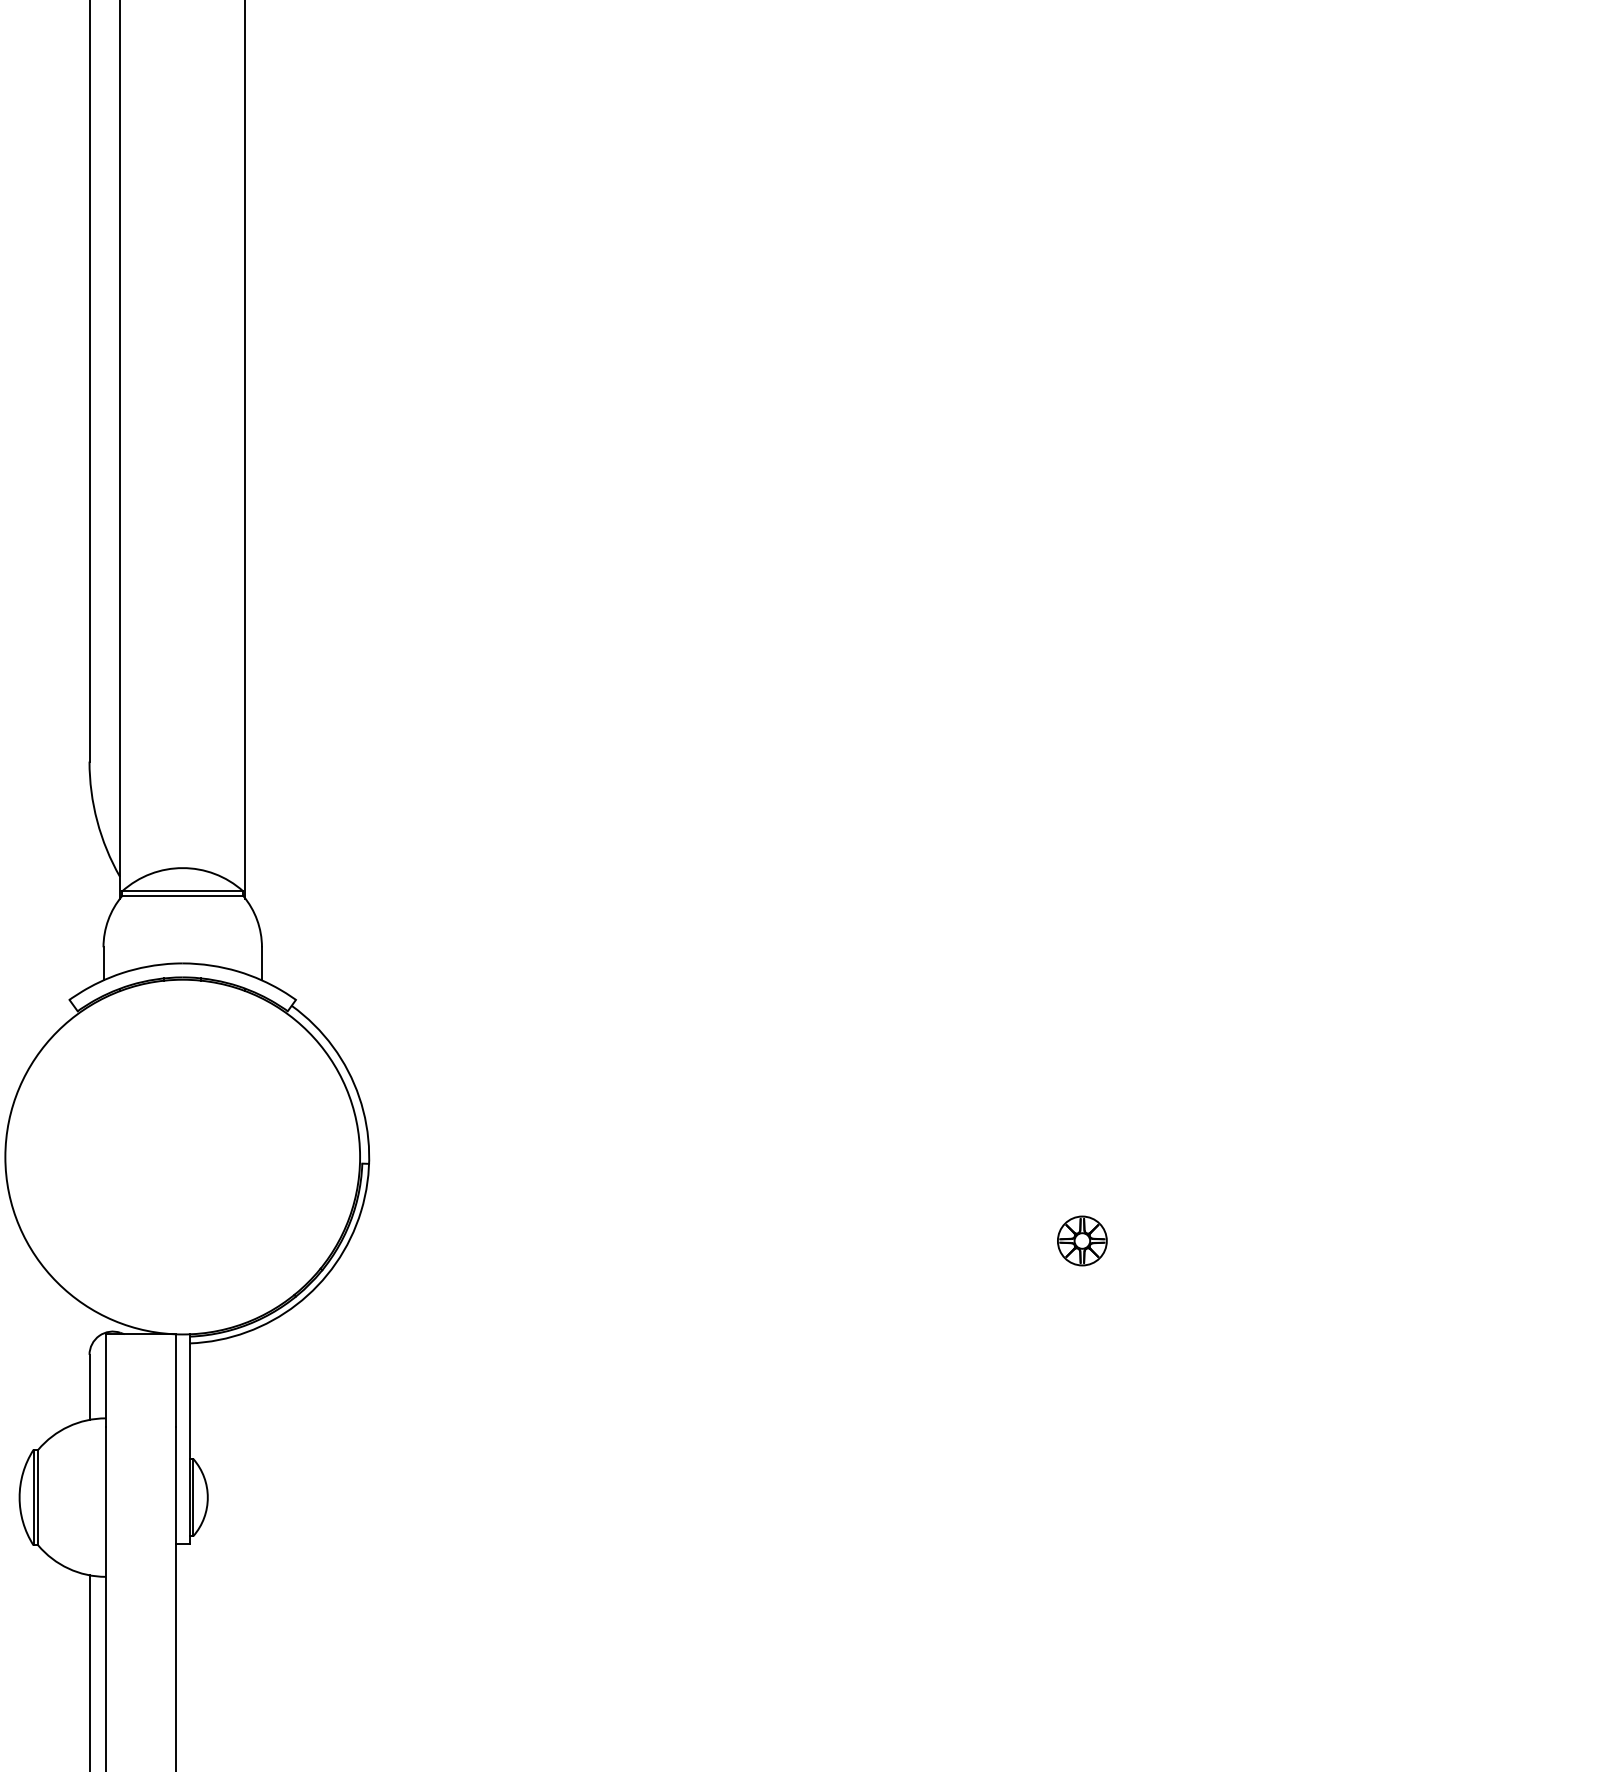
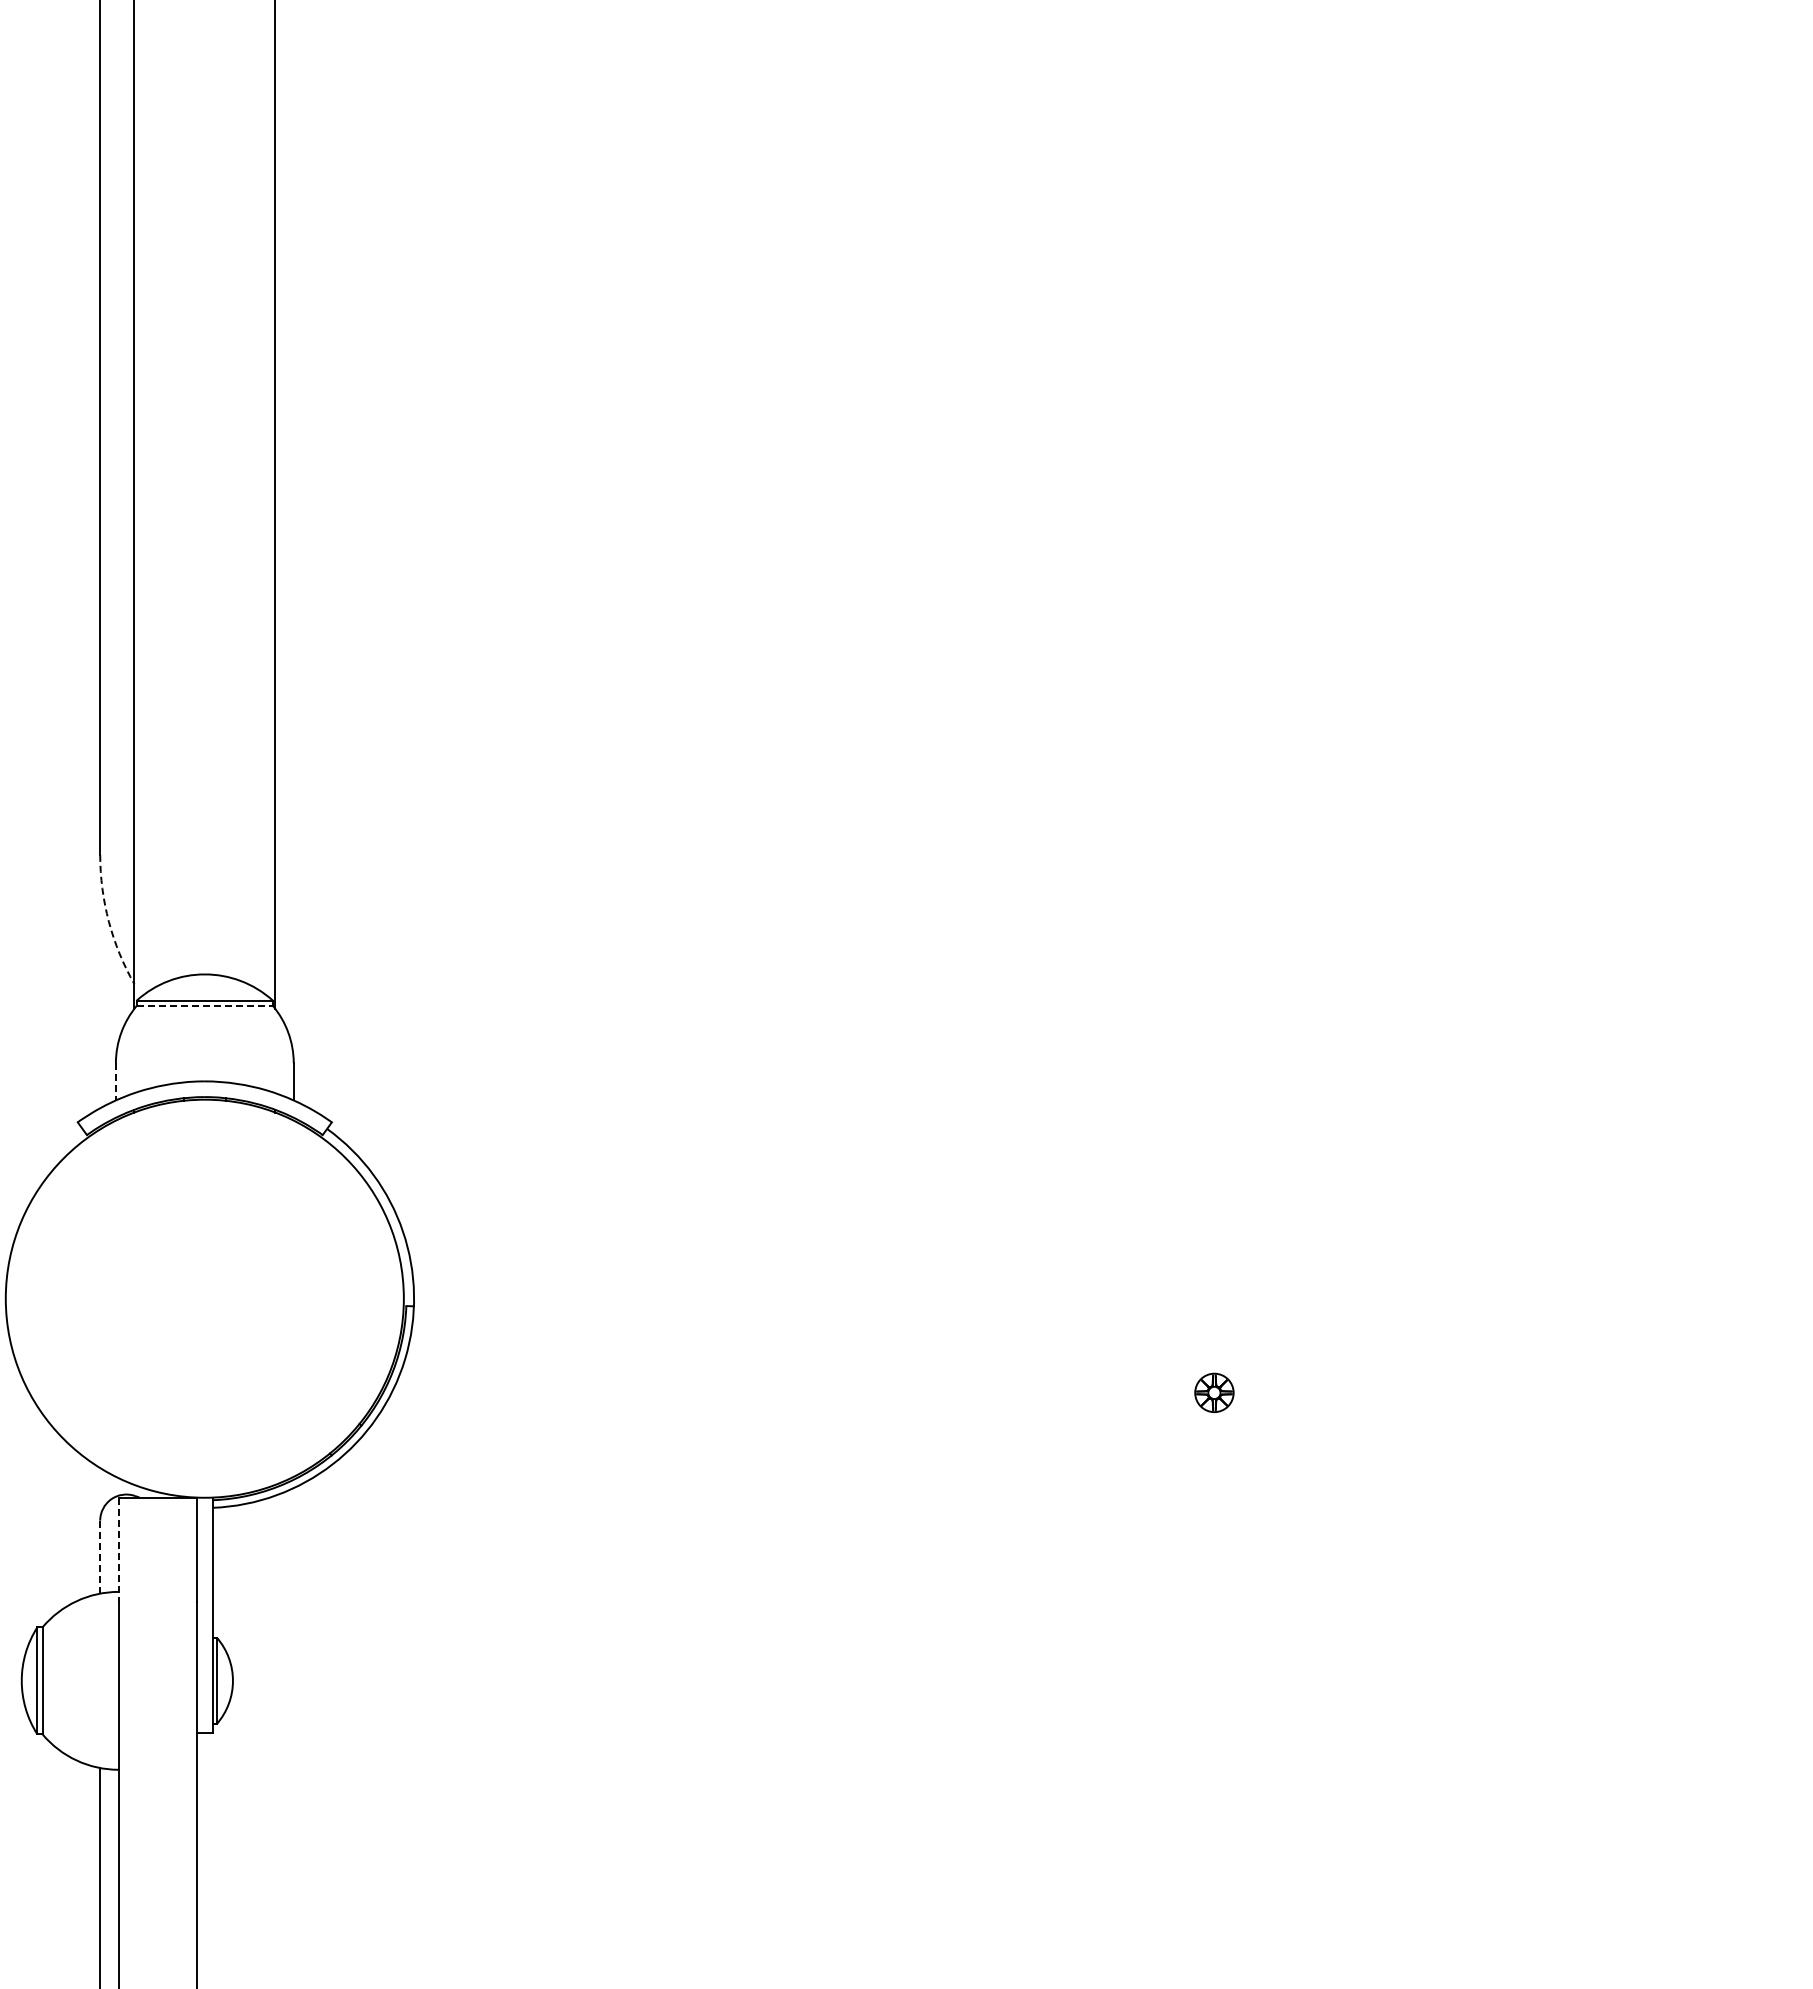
arc: (96, 820) -> (108, 921), solid -> dashed
line: (183, 895) -> (205, 1005), solid -> dashed
line: (103, 963) -> (115, 1081), solid -> dashed
part: (1082, 1240) -> (1214, 1392), size x0.7
line: (105, 1381) -> (118, 1550), solid -> dashed
line: (89, 1386) -> (100, 1556), solid -> dashed

